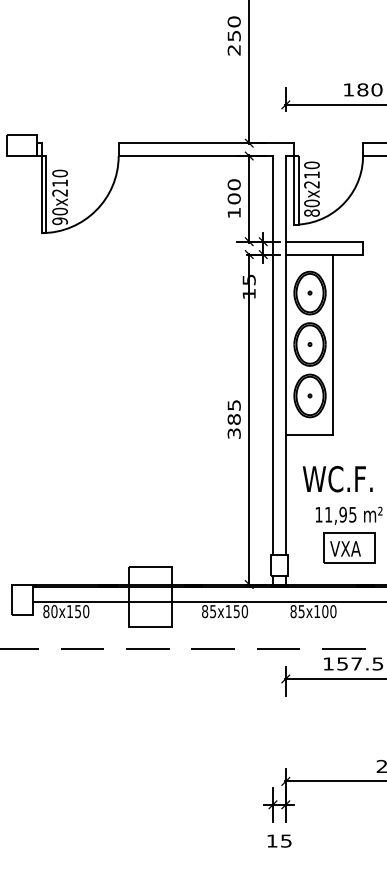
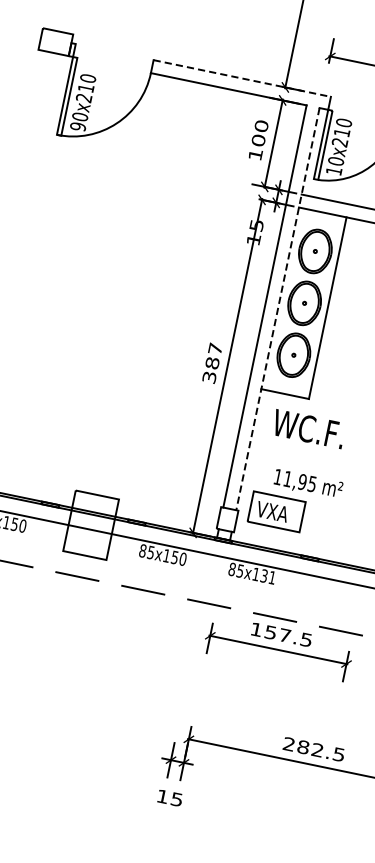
line: (206, 143) -> (242, 78), solid -> dashed
text: (311, 212) -> (333, 170), 80x210 -> 10x210
line: (285, 355) -> (277, 309), solid -> dashed
text: (233, 405) -> (214, 348), 385 -> 387
text: (337, 478) -> (308, 428), moved
part: (349, 547) -> (276, 511), moved
text: (329, 611) -> (268, 576), 85x100 -> 85x131

